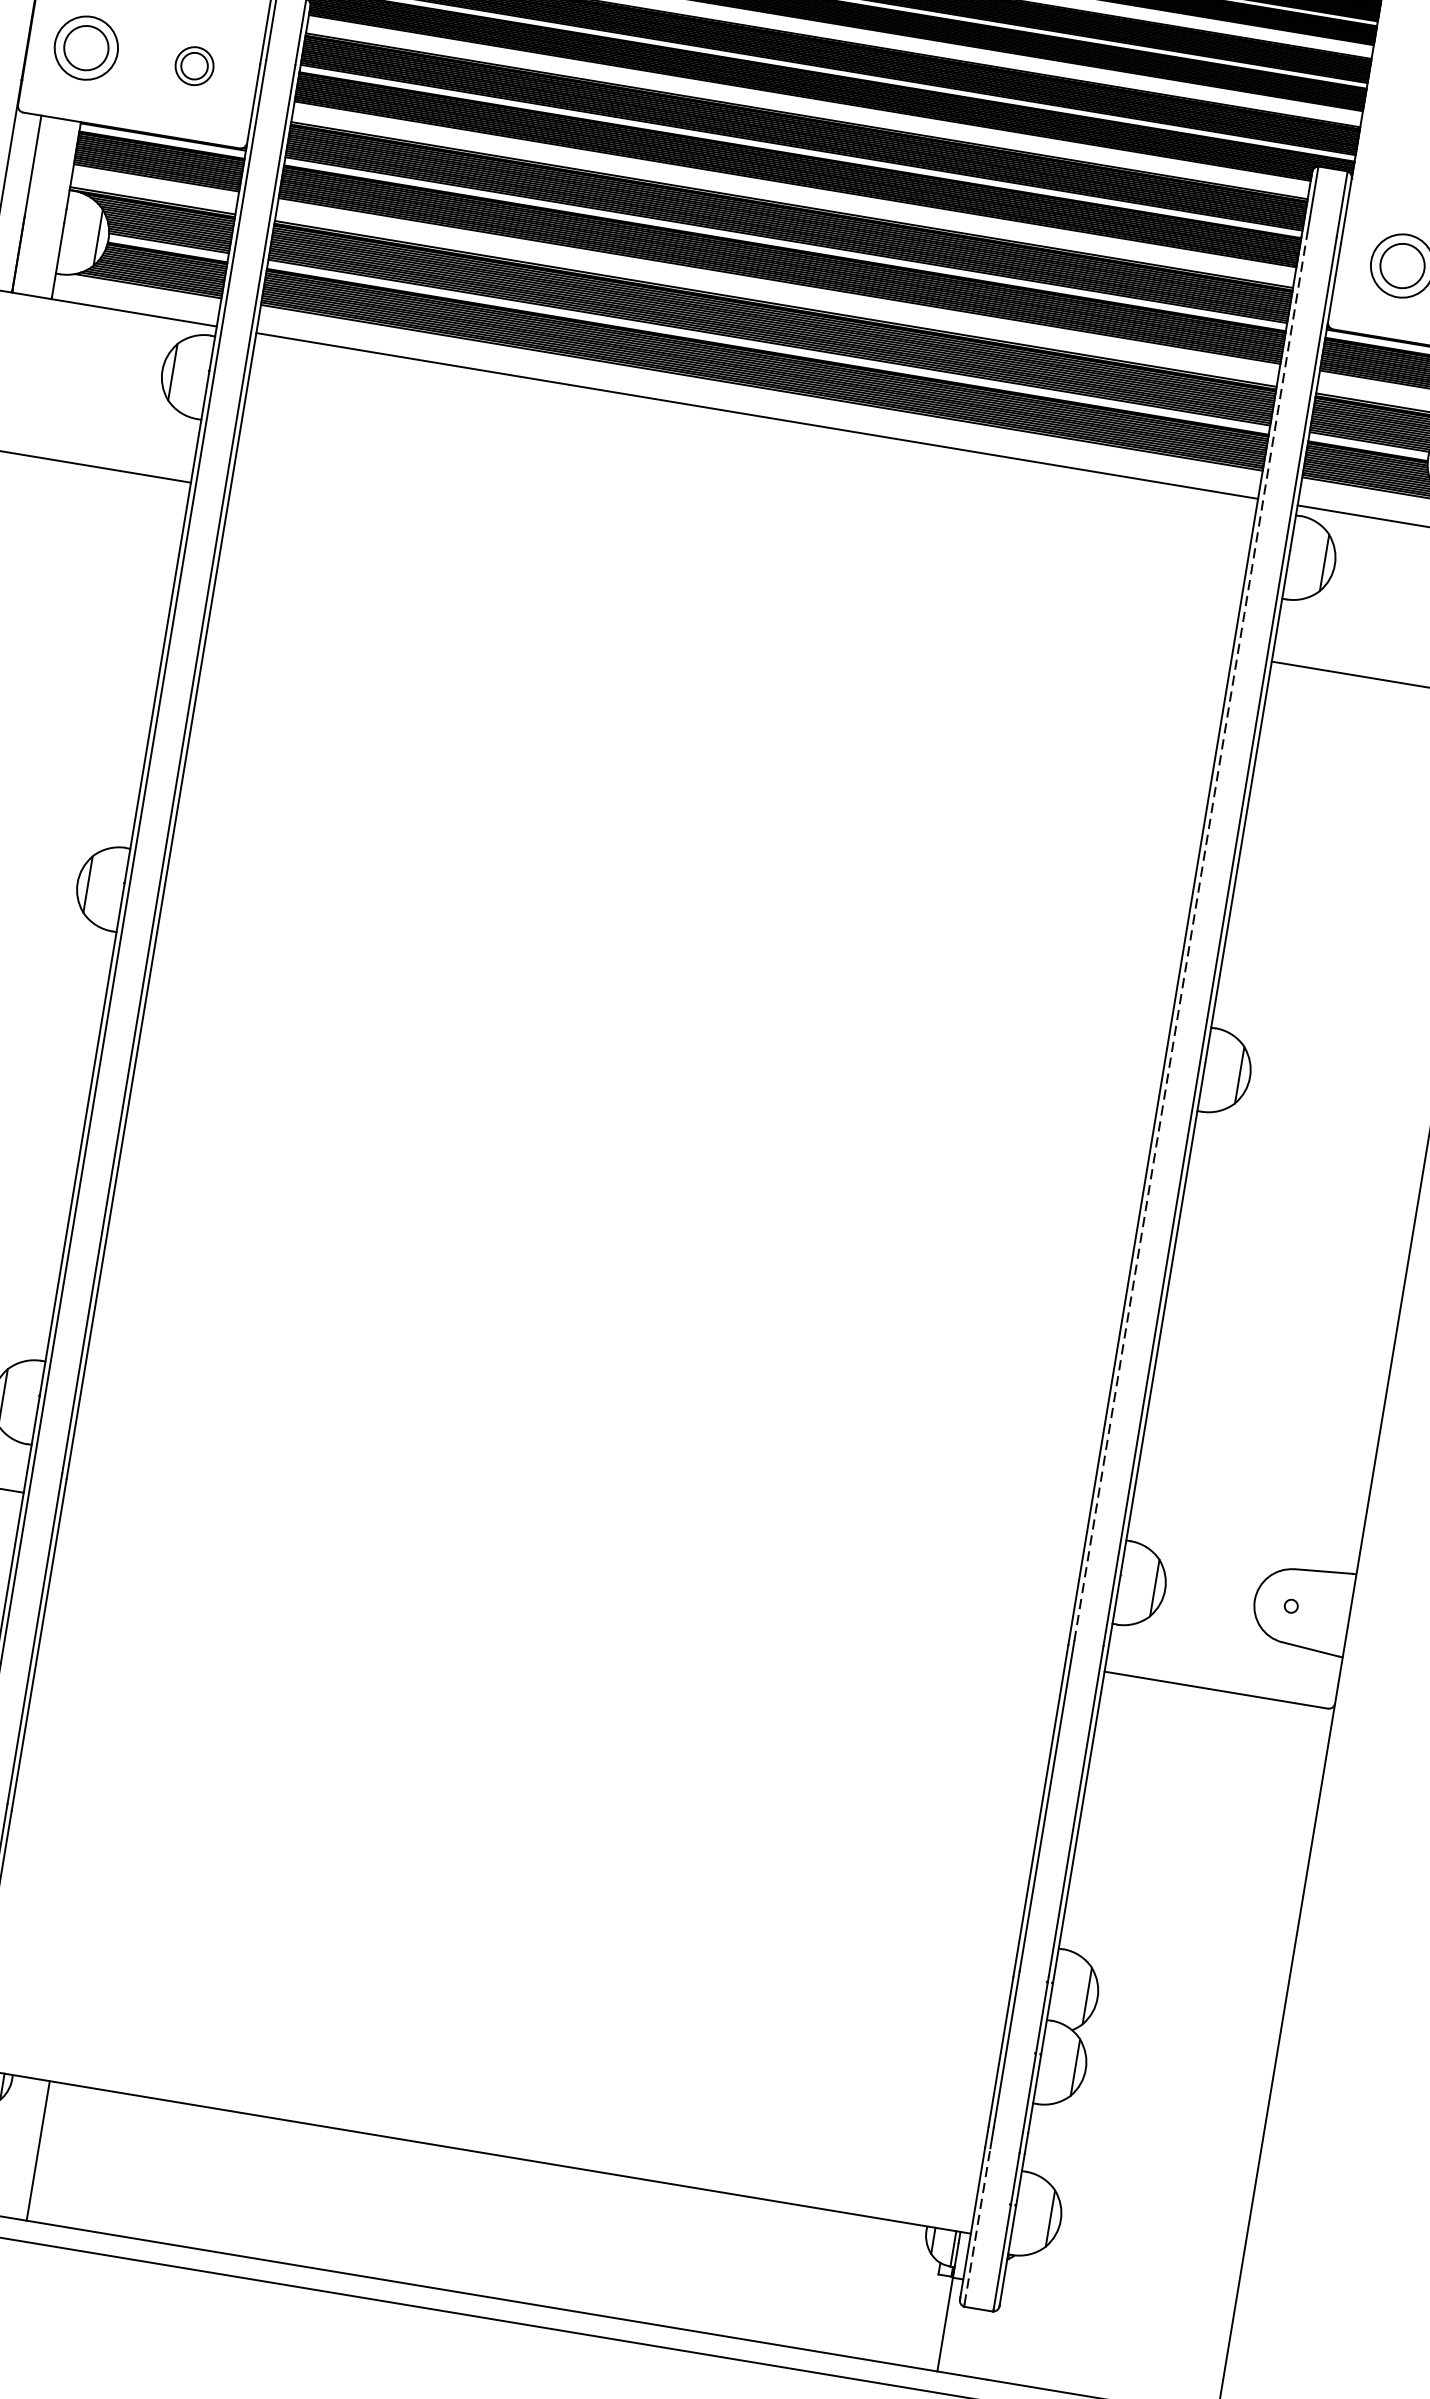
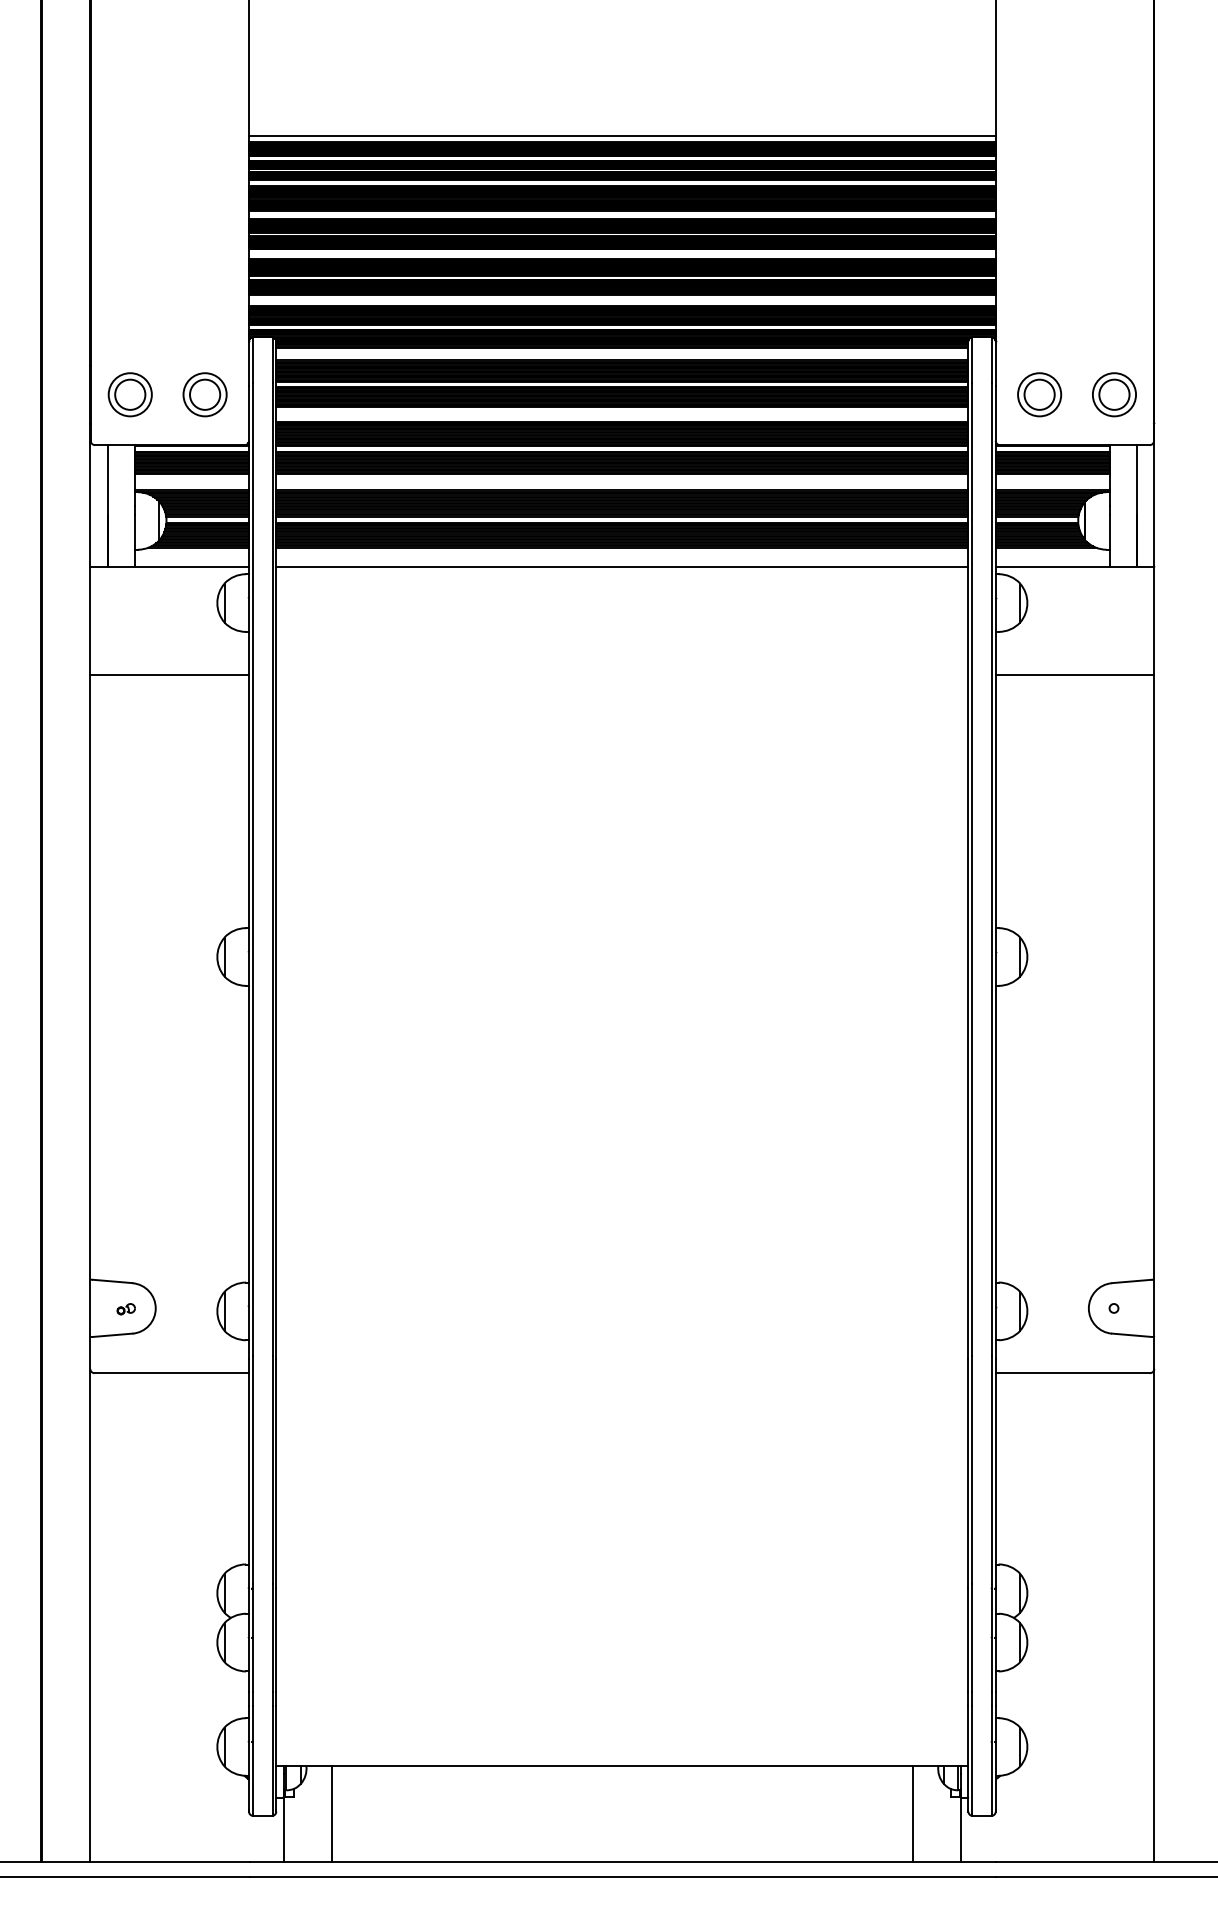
part: (193, 65) -> (204, 394), size x1.67
line: (1191, 935) -> (972, 868), dashed -> solid
line: (978, 2226) -> (972, 1760), dashed -> solid
line: (878, 2289) -> (912, 1813), added

